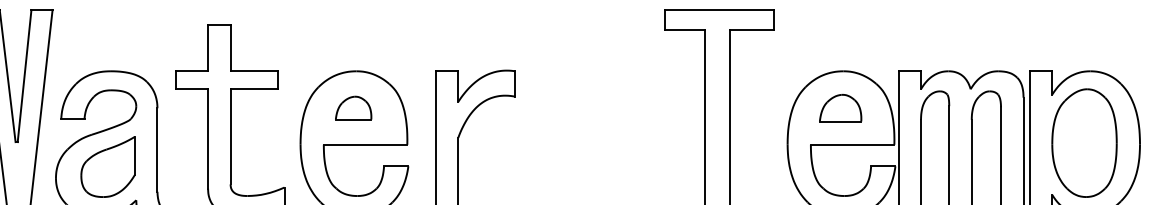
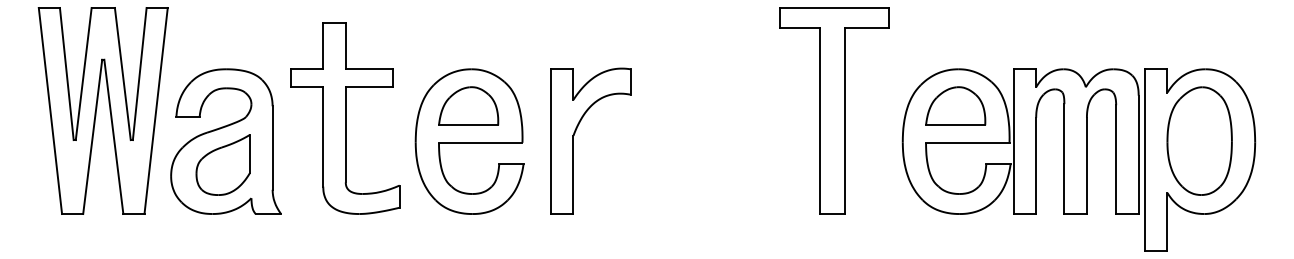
part: (353, 107) -> (468, 105), size x1.67
part: (840, 107) -> (955, 105), size x1.43

